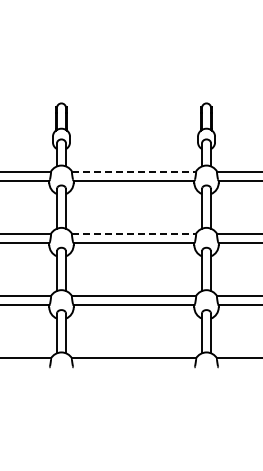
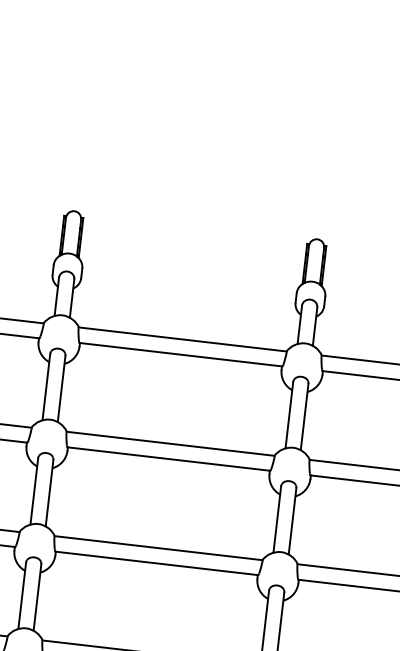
line: (134, 171) -> (183, 339), dashed -> solid
line: (134, 233) -> (171, 443), dashed -> solid

